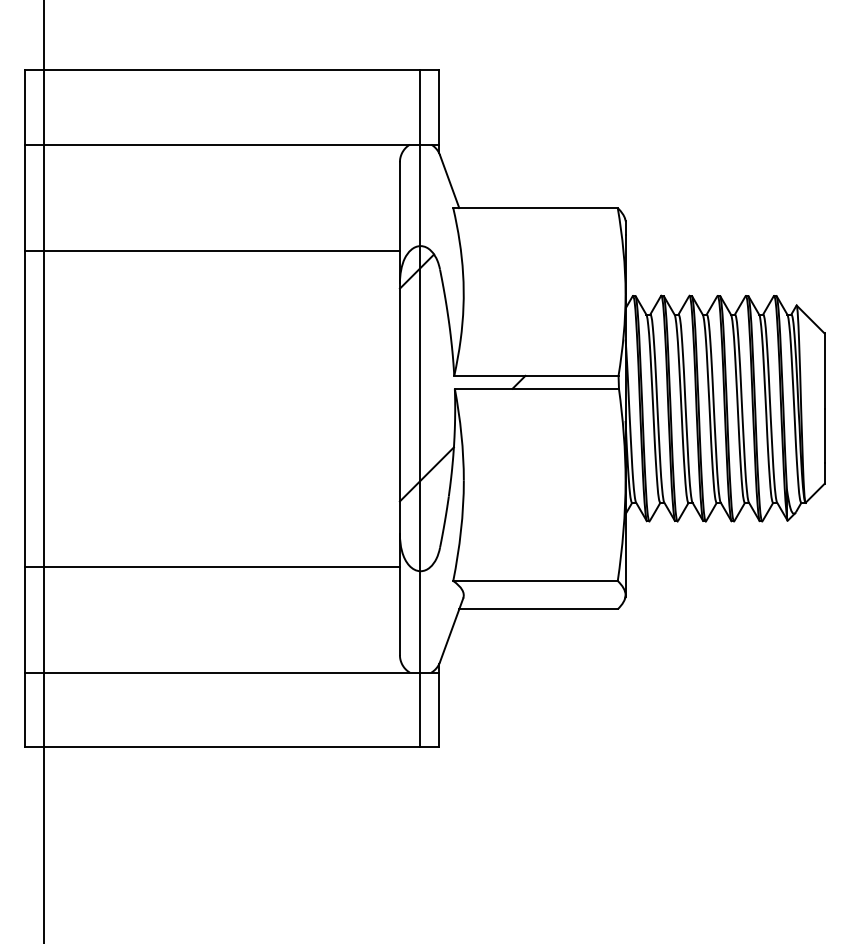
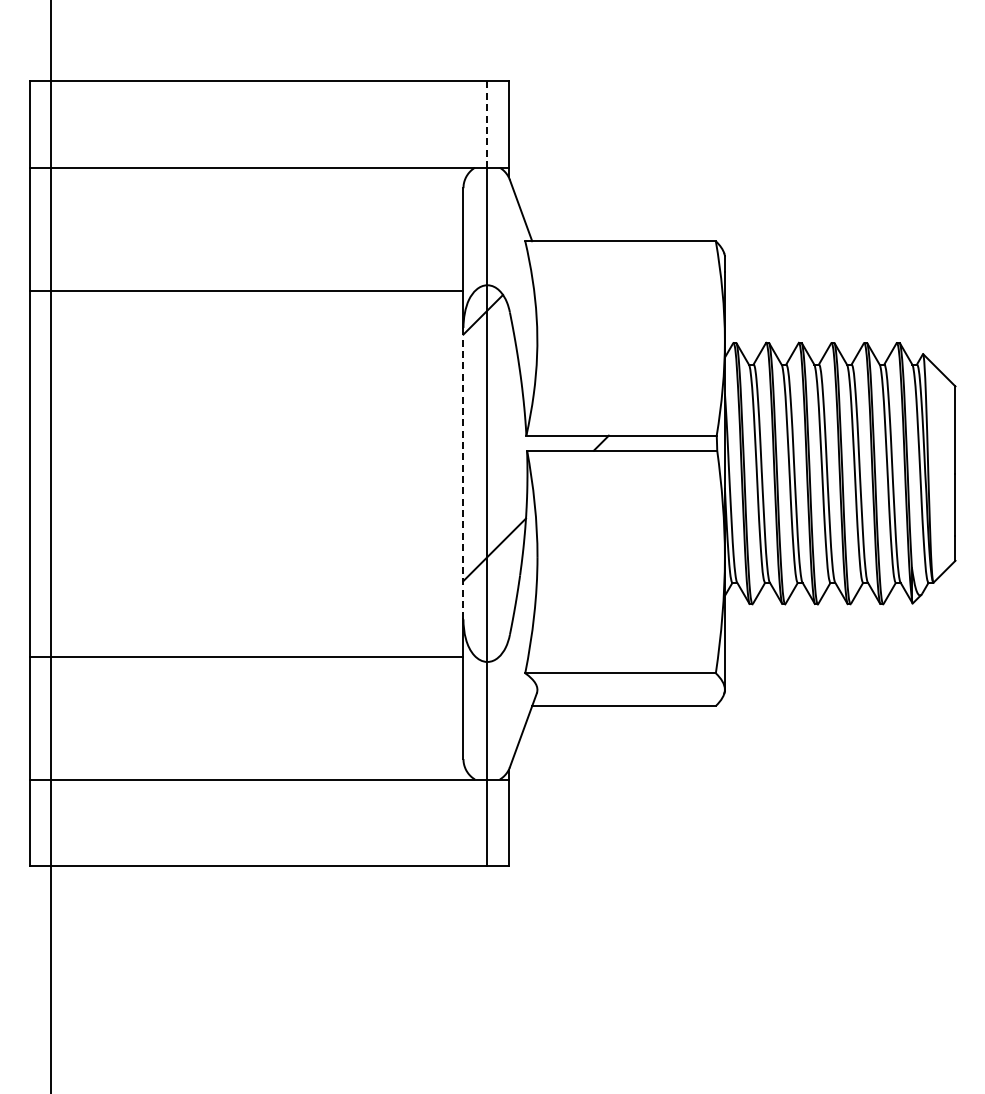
line: (420, 108) -> (487, 125), solid -> dashed
line: (399, 408) -> (463, 473), solid -> dashed

